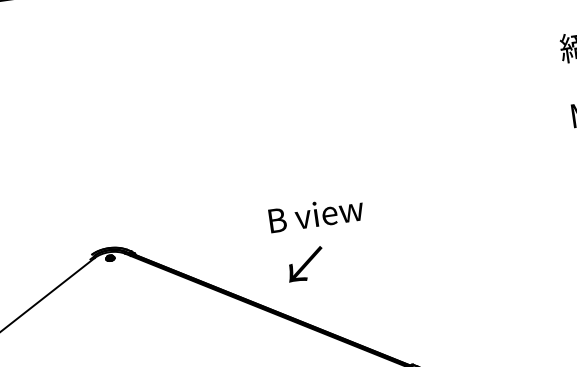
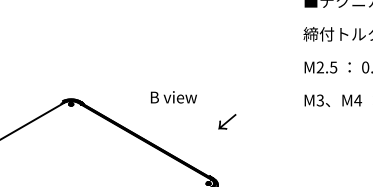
text: (305, 263) -> (227, 121), moved

